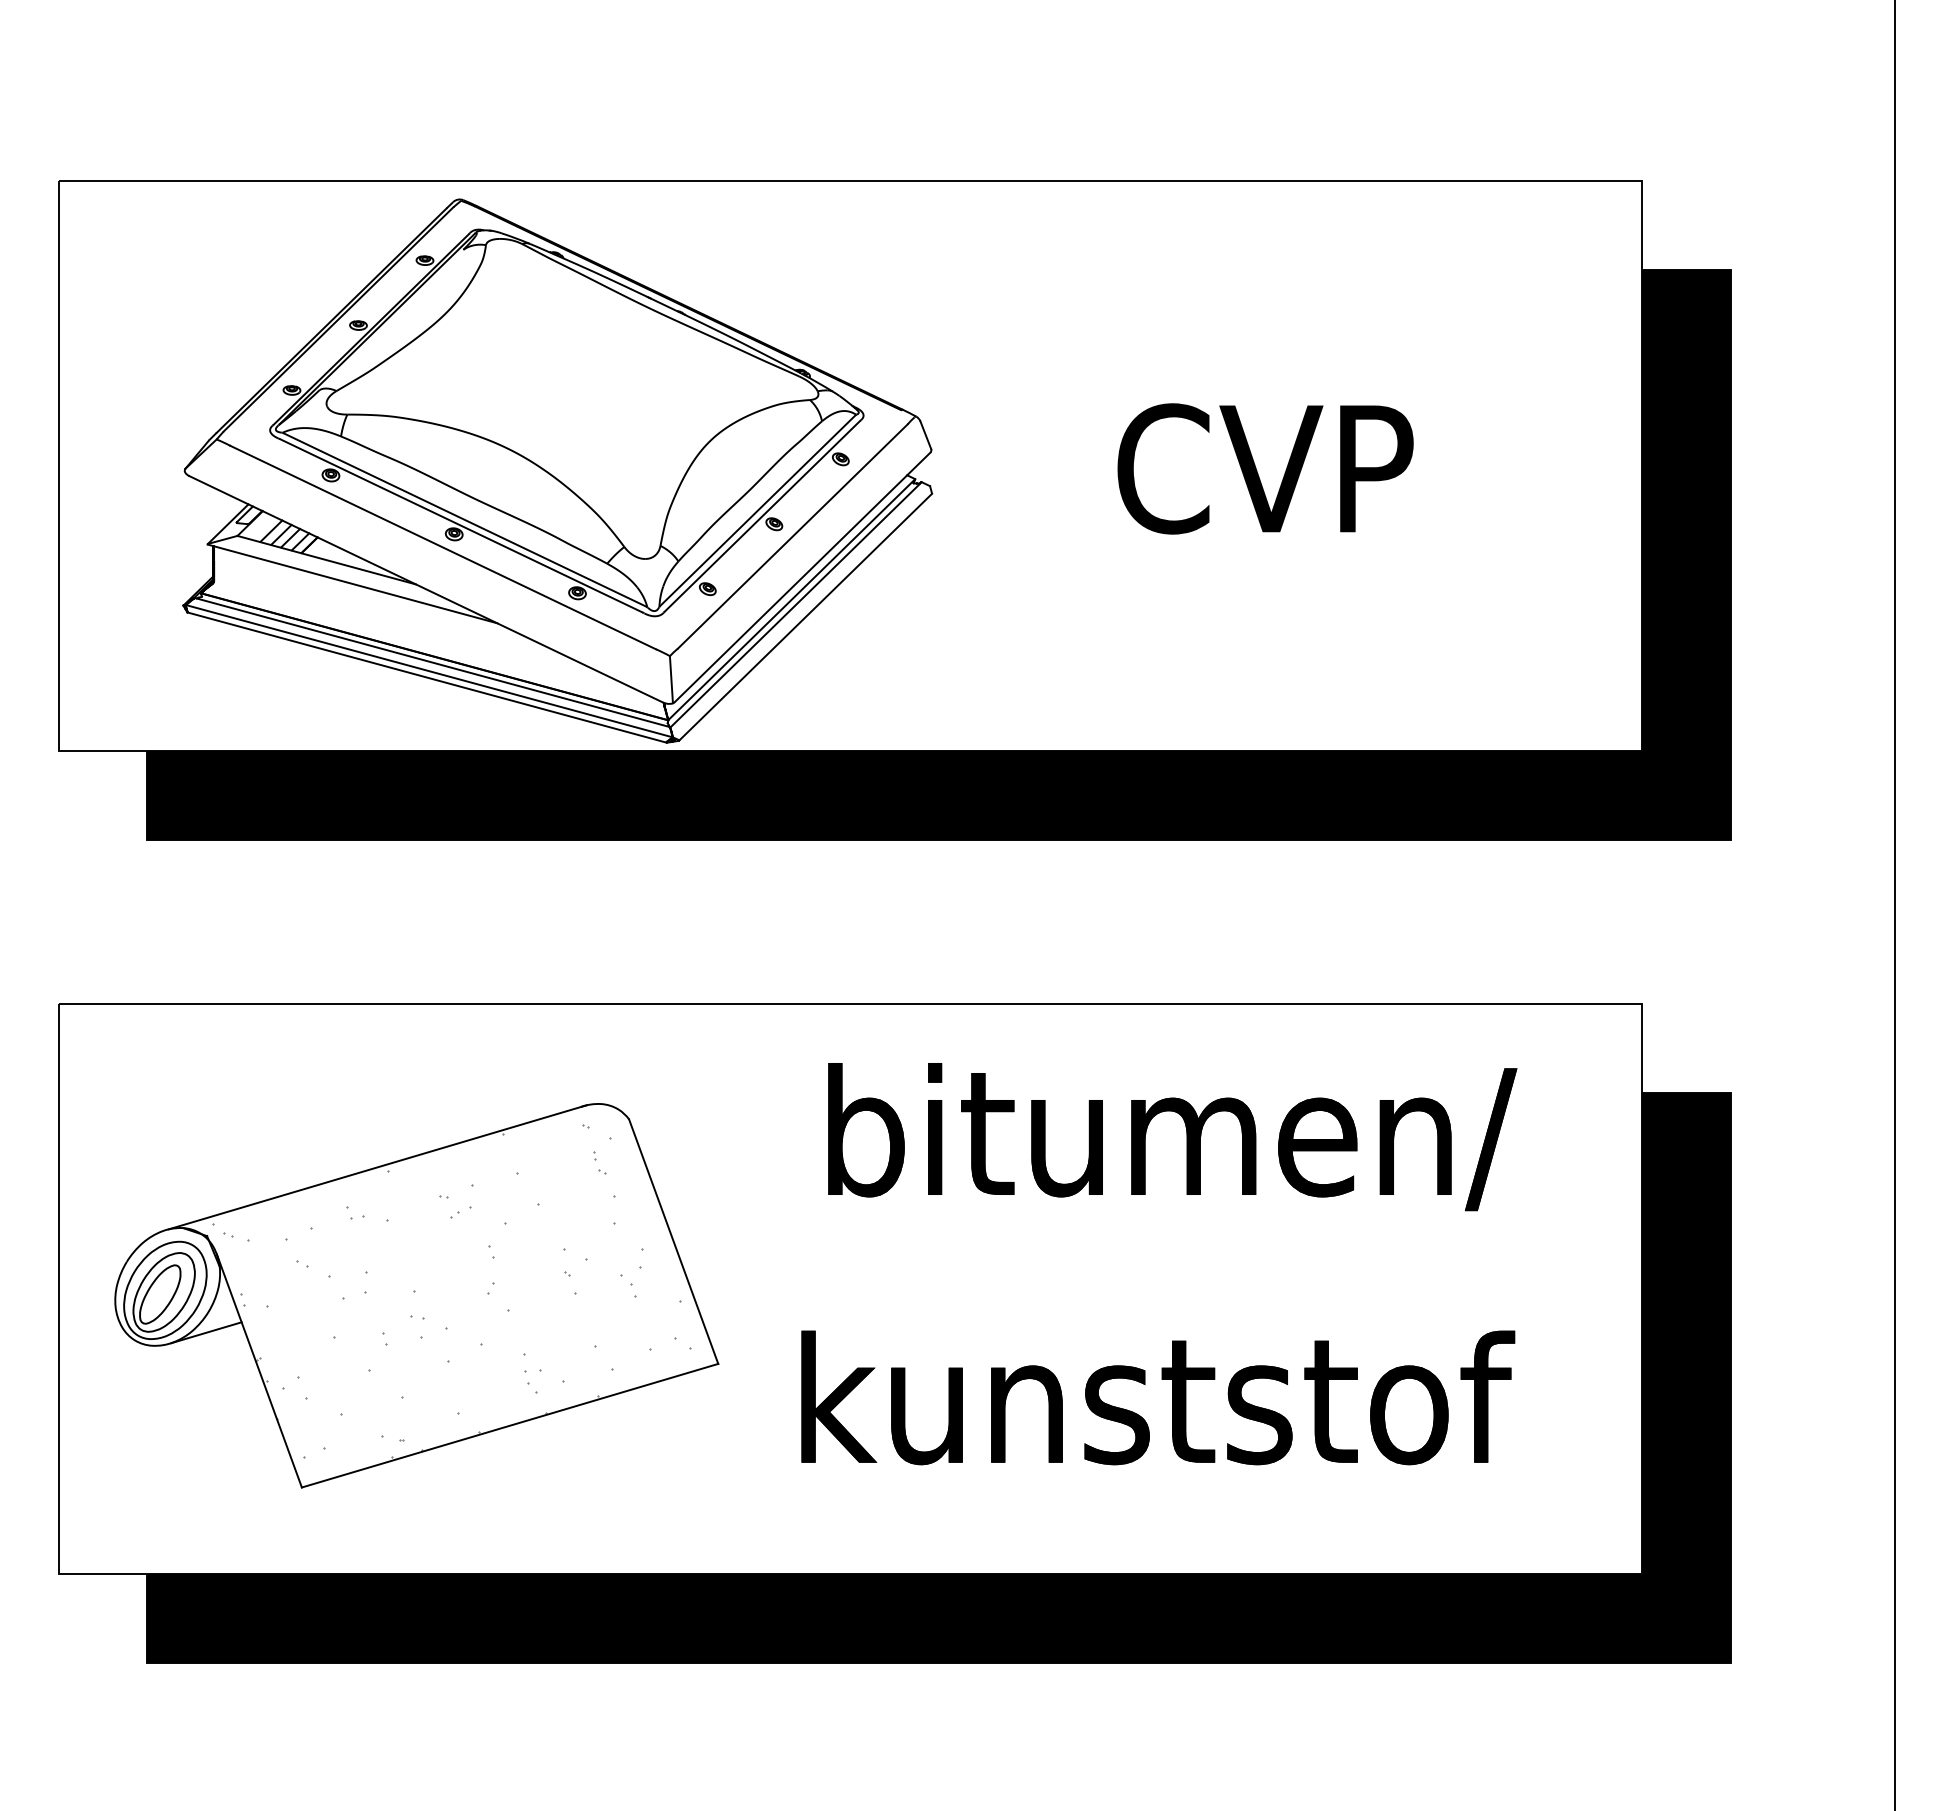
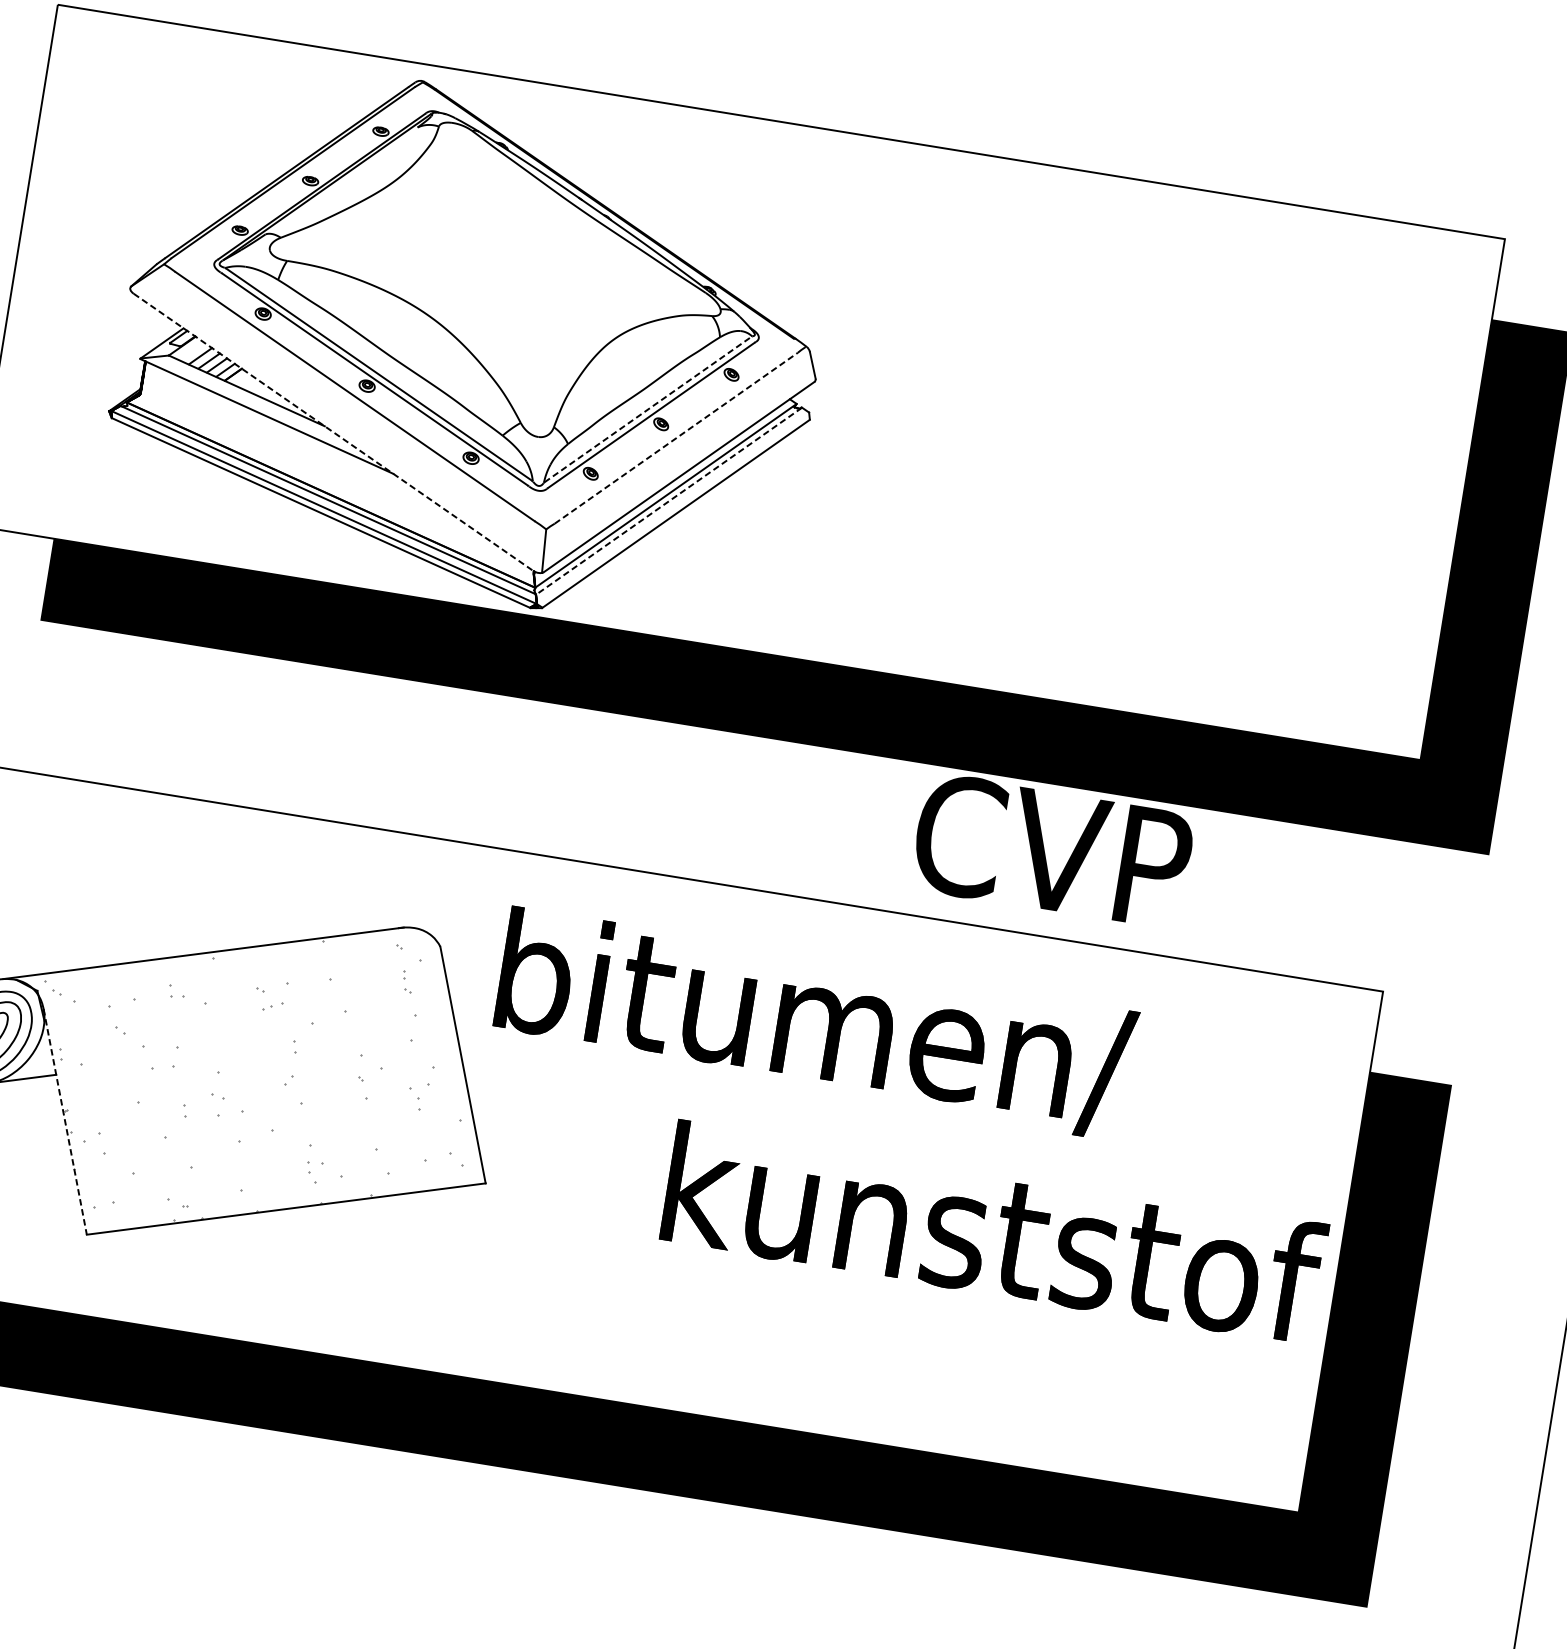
text: (1265, 468) -> (1052, 850), moved
line: (757, 510) -> (647, 409), solid -> dashed
line: (793, 536) -> (676, 438), solid -> dashed
line: (426, 589) -> (333, 432), solid -> dashed
line: (796, 604) -> (669, 500), solid -> dashed
text: (1172, 1137) -> (815, 1024), moved
line: (259, 1371) -> (65, 1122), solid -> dashed
text: (1158, 1397) -> (994, 1232), moved

